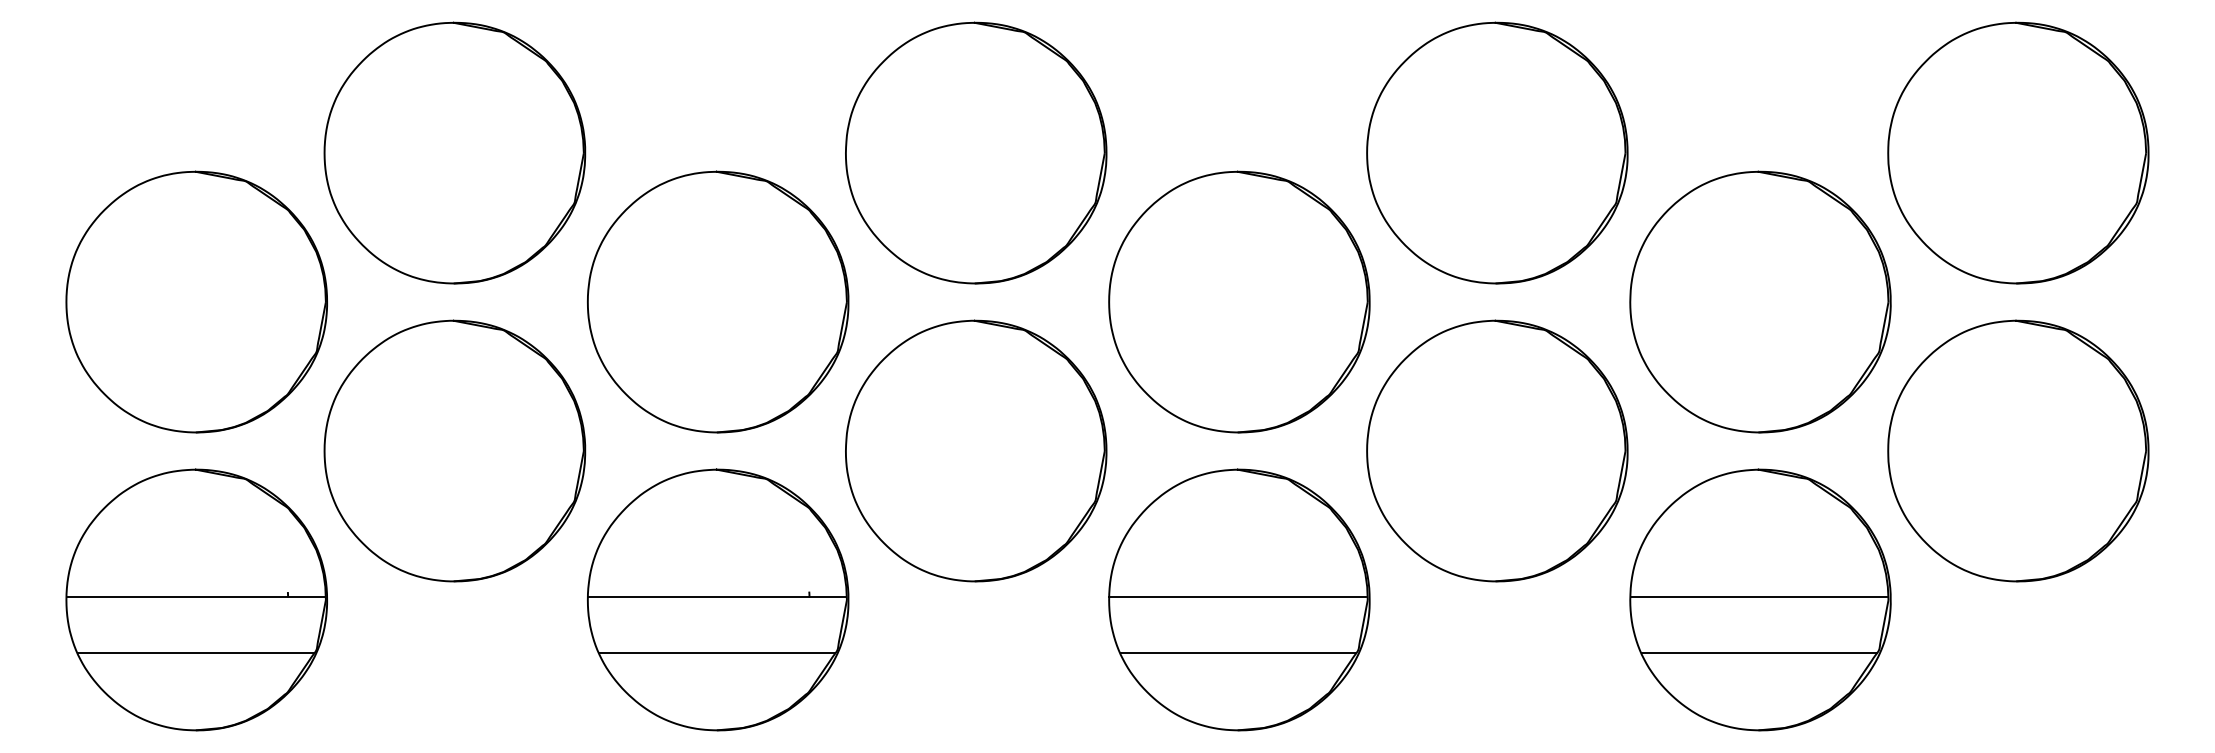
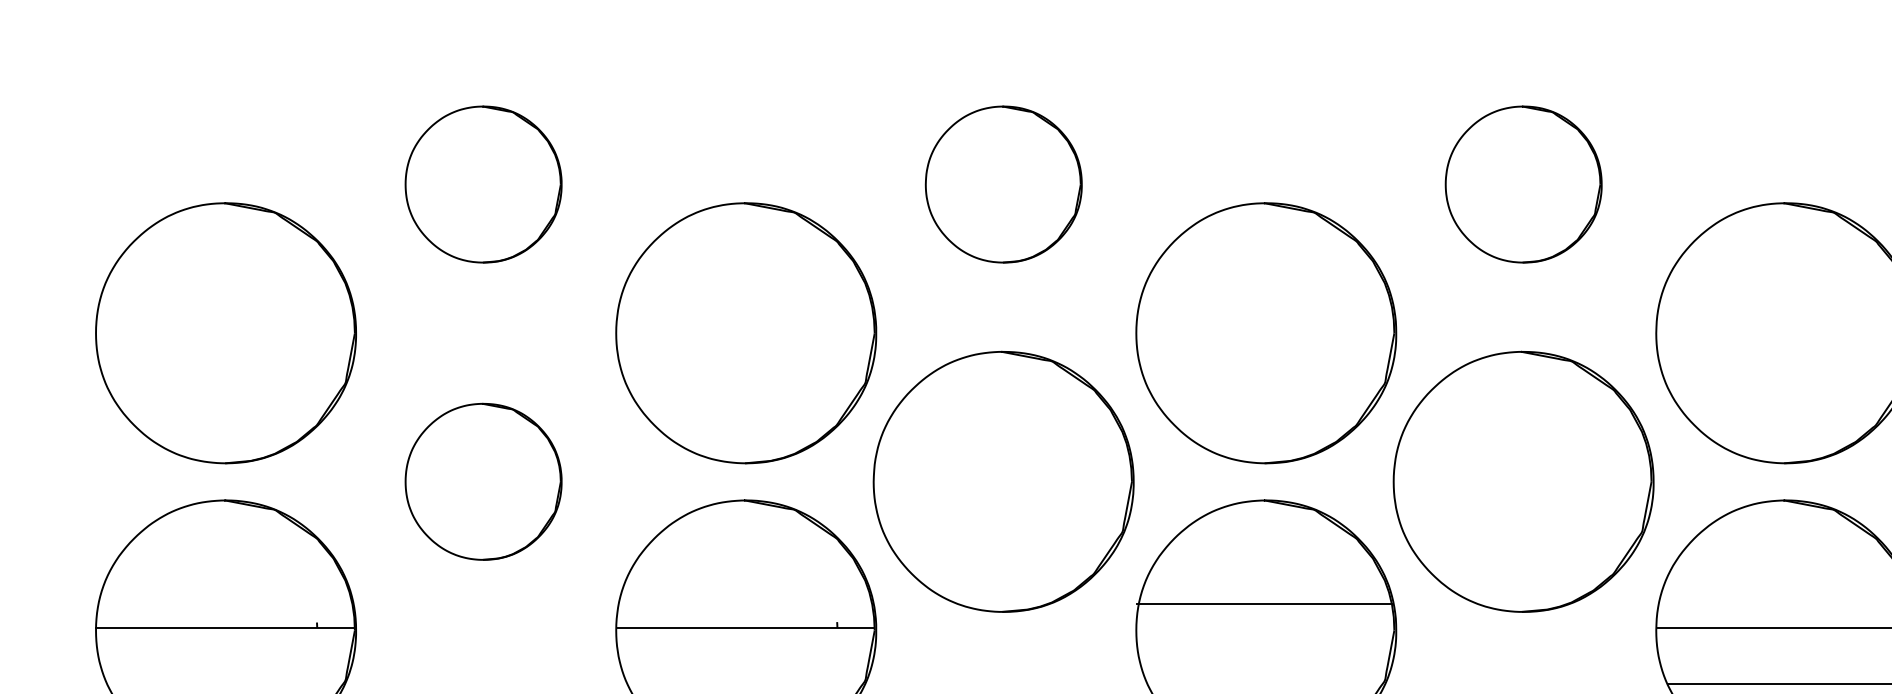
part: (454, 152) -> (483, 183), size x0.6
part: (976, 152) -> (1003, 183), size x0.6
part: (1497, 152) -> (1523, 183), size x0.6
part: (454, 450) -> (483, 481), size x0.6
line: (1237, 597) -> (1264, 604), moved
line: (195, 653) -> (224, 683), removed
line: (717, 653) -> (745, 683), removed
line: (1237, 653) -> (1264, 683), removed

